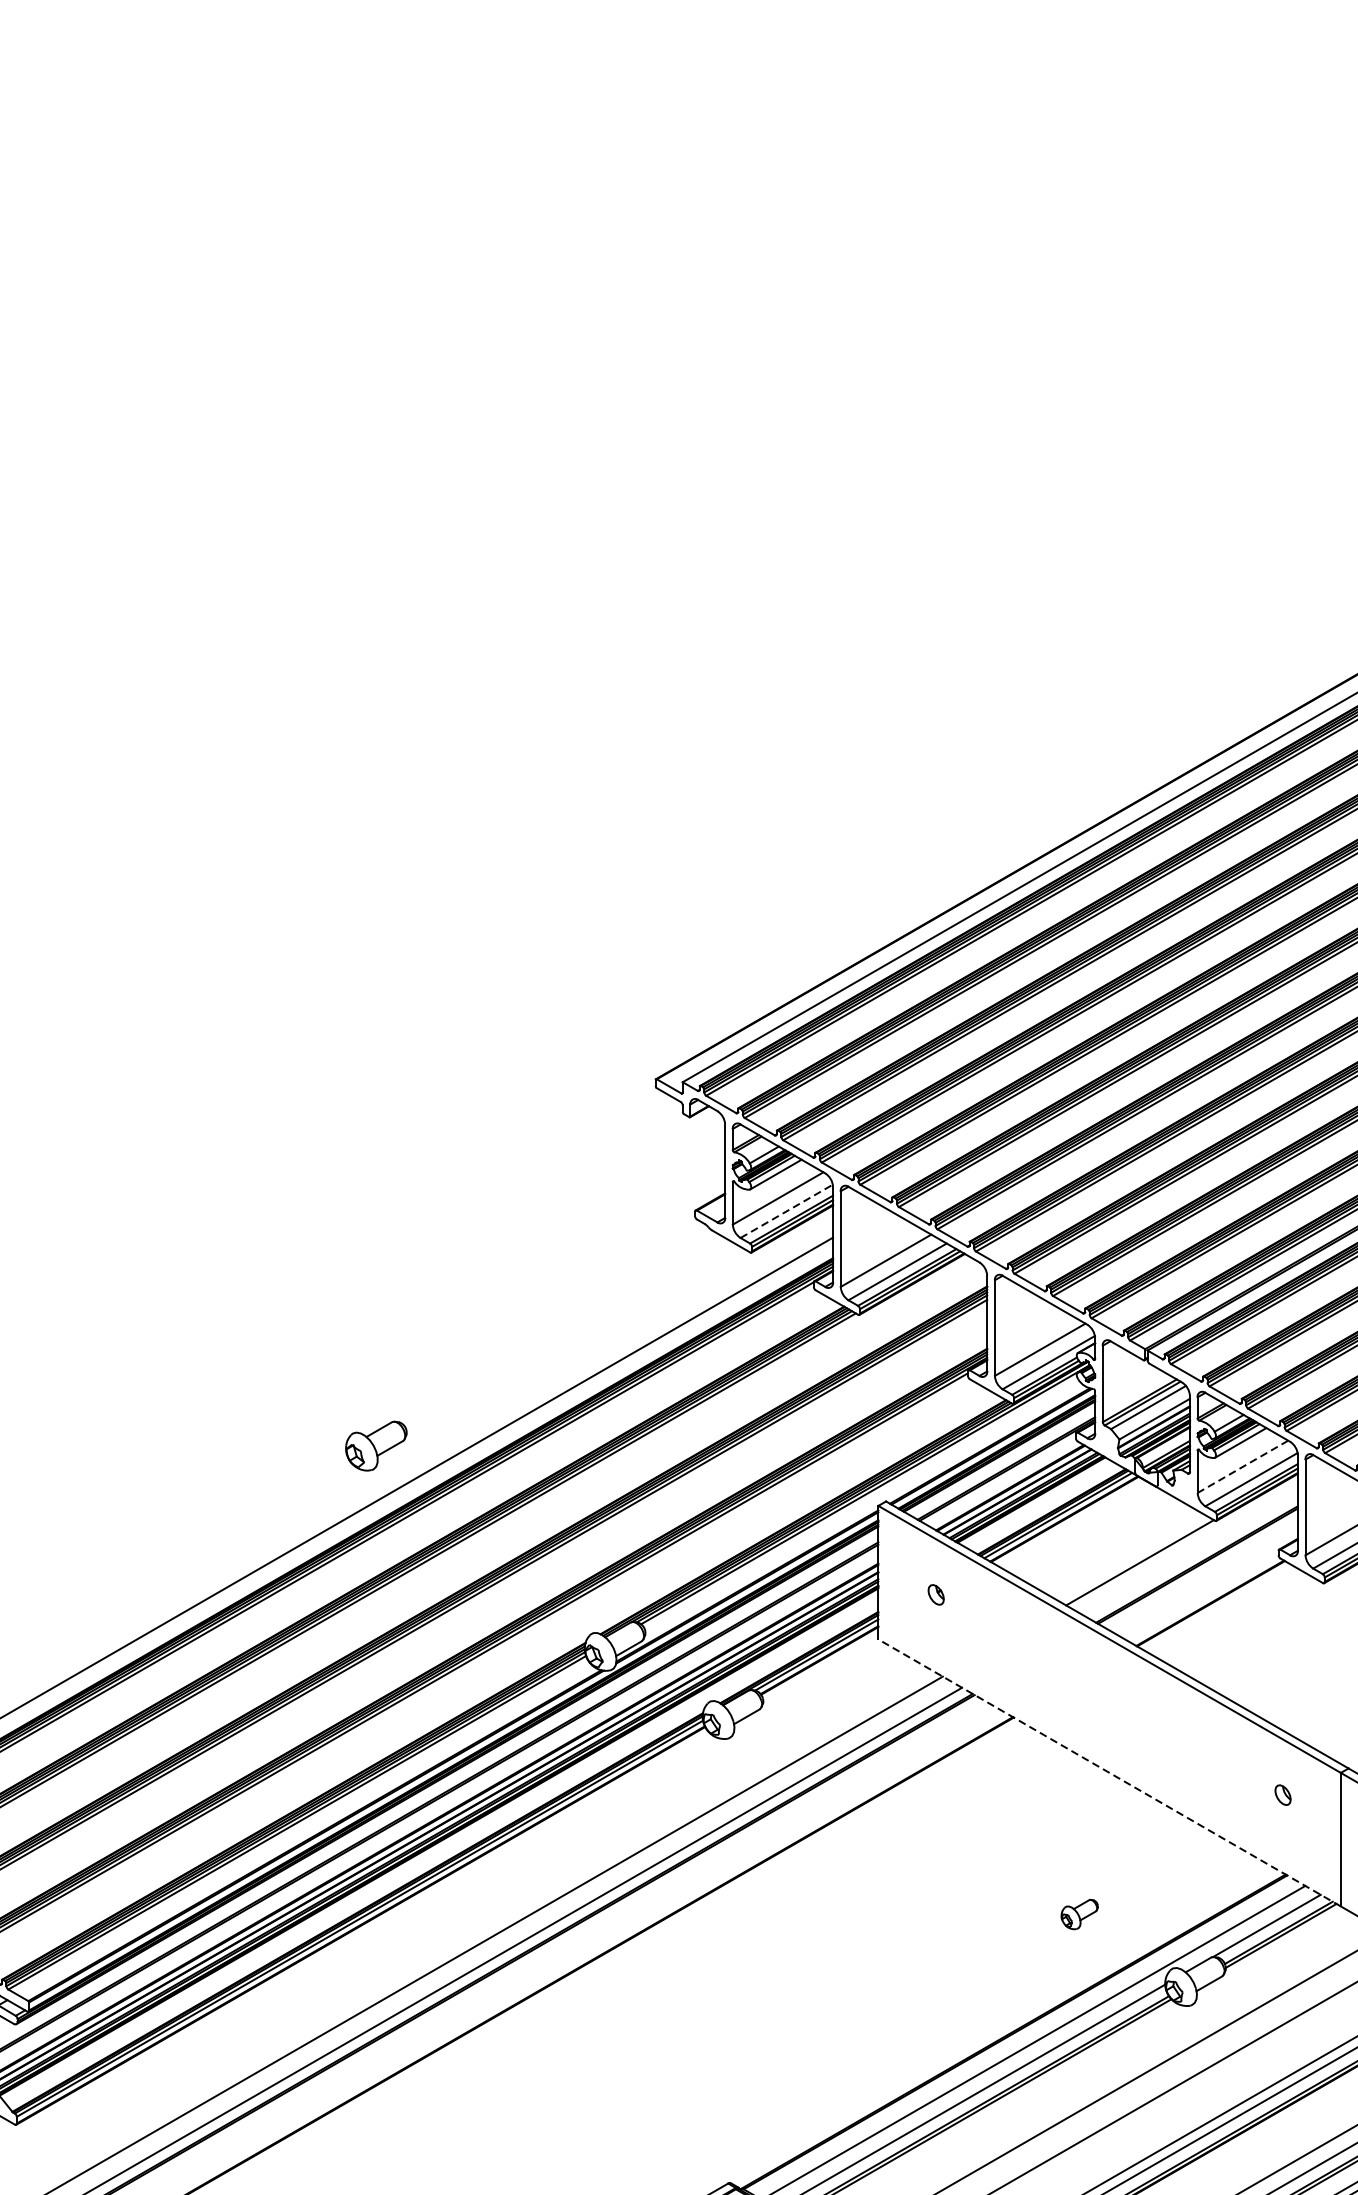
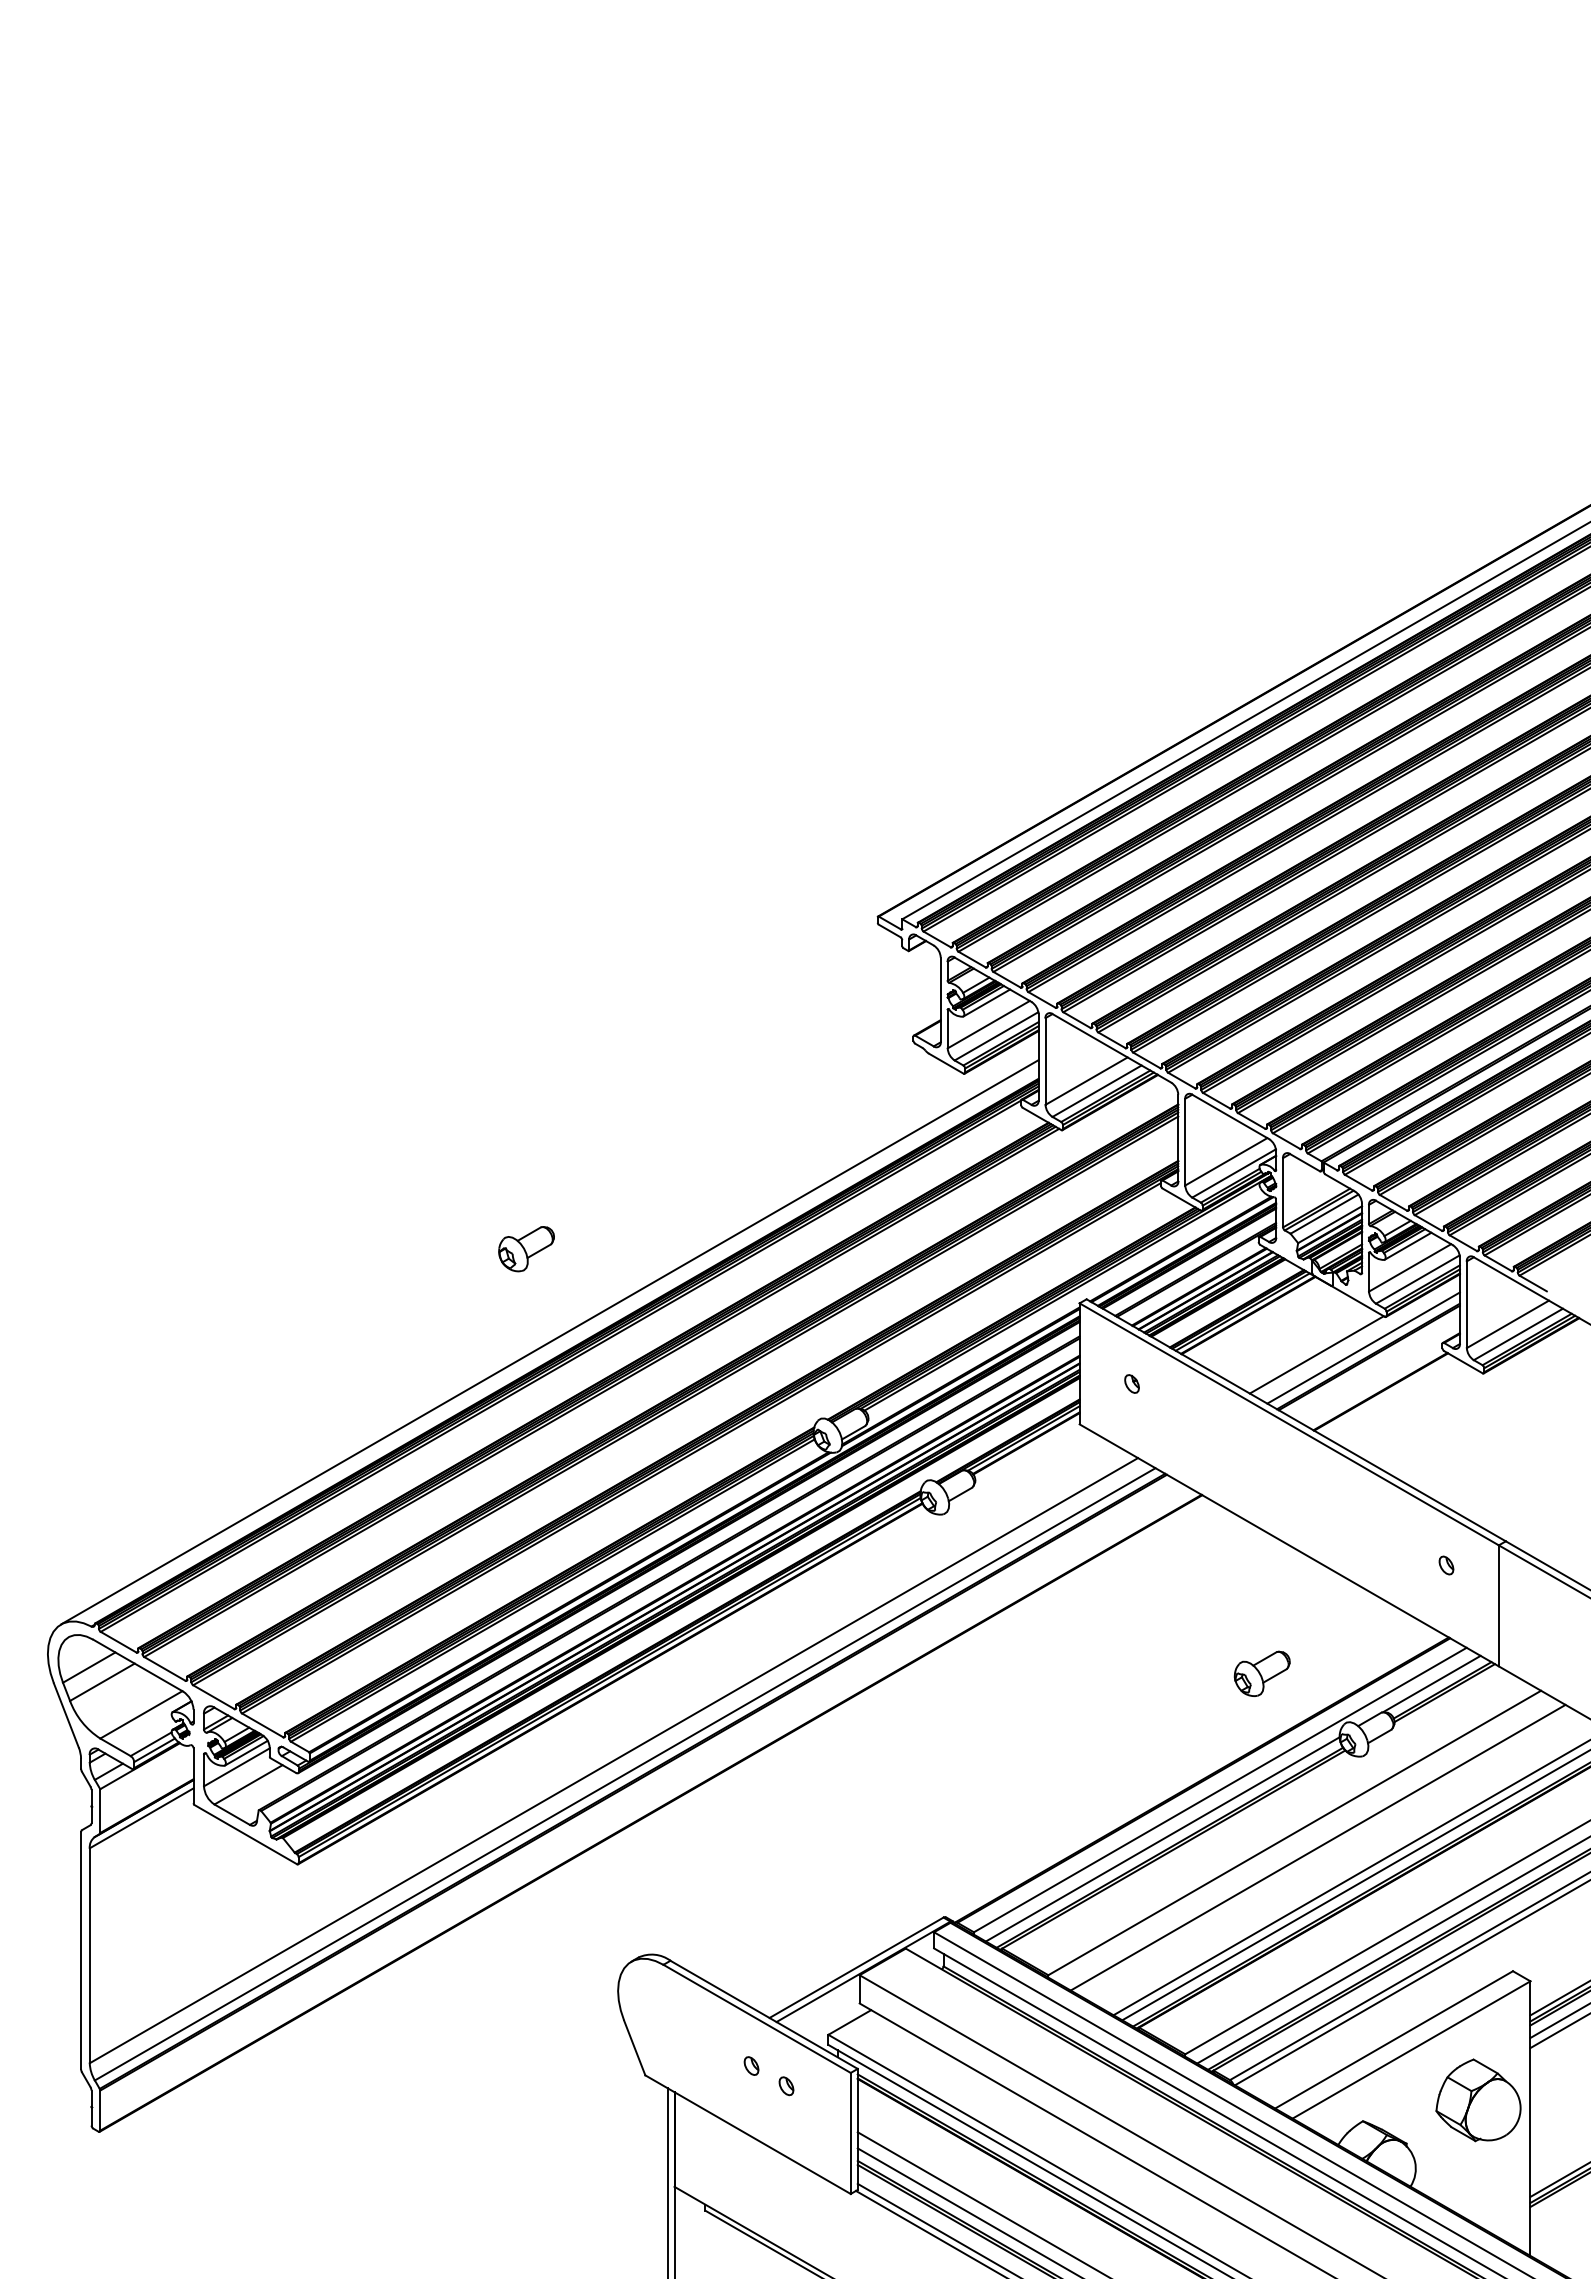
line: (786, 1211) -> (996, 1036), dashed -> solid
part: (376, 1446) -> (526, 1249), moved
line: (1242, 1467) -> (1409, 1268), dashed -> solid
line: (1191, 1554) -> (1363, 1347), added
line: (1108, 1773) -> (1288, 1545), dashed -> solid
part: (1079, 1914) -> (1261, 1673), size x1.67

